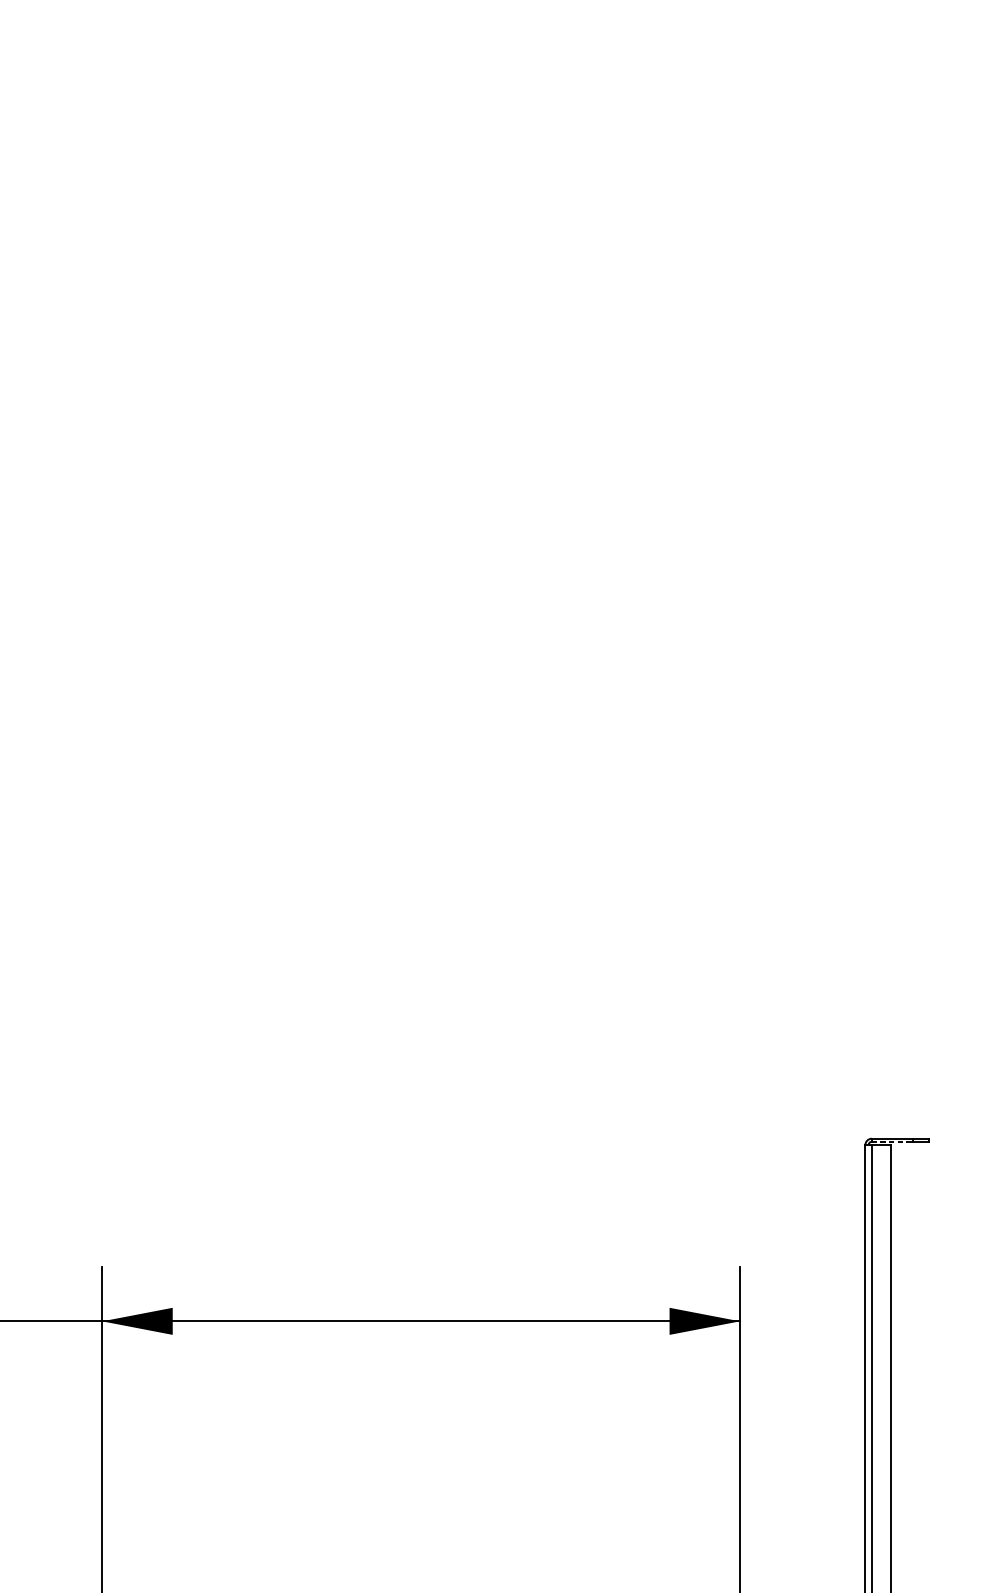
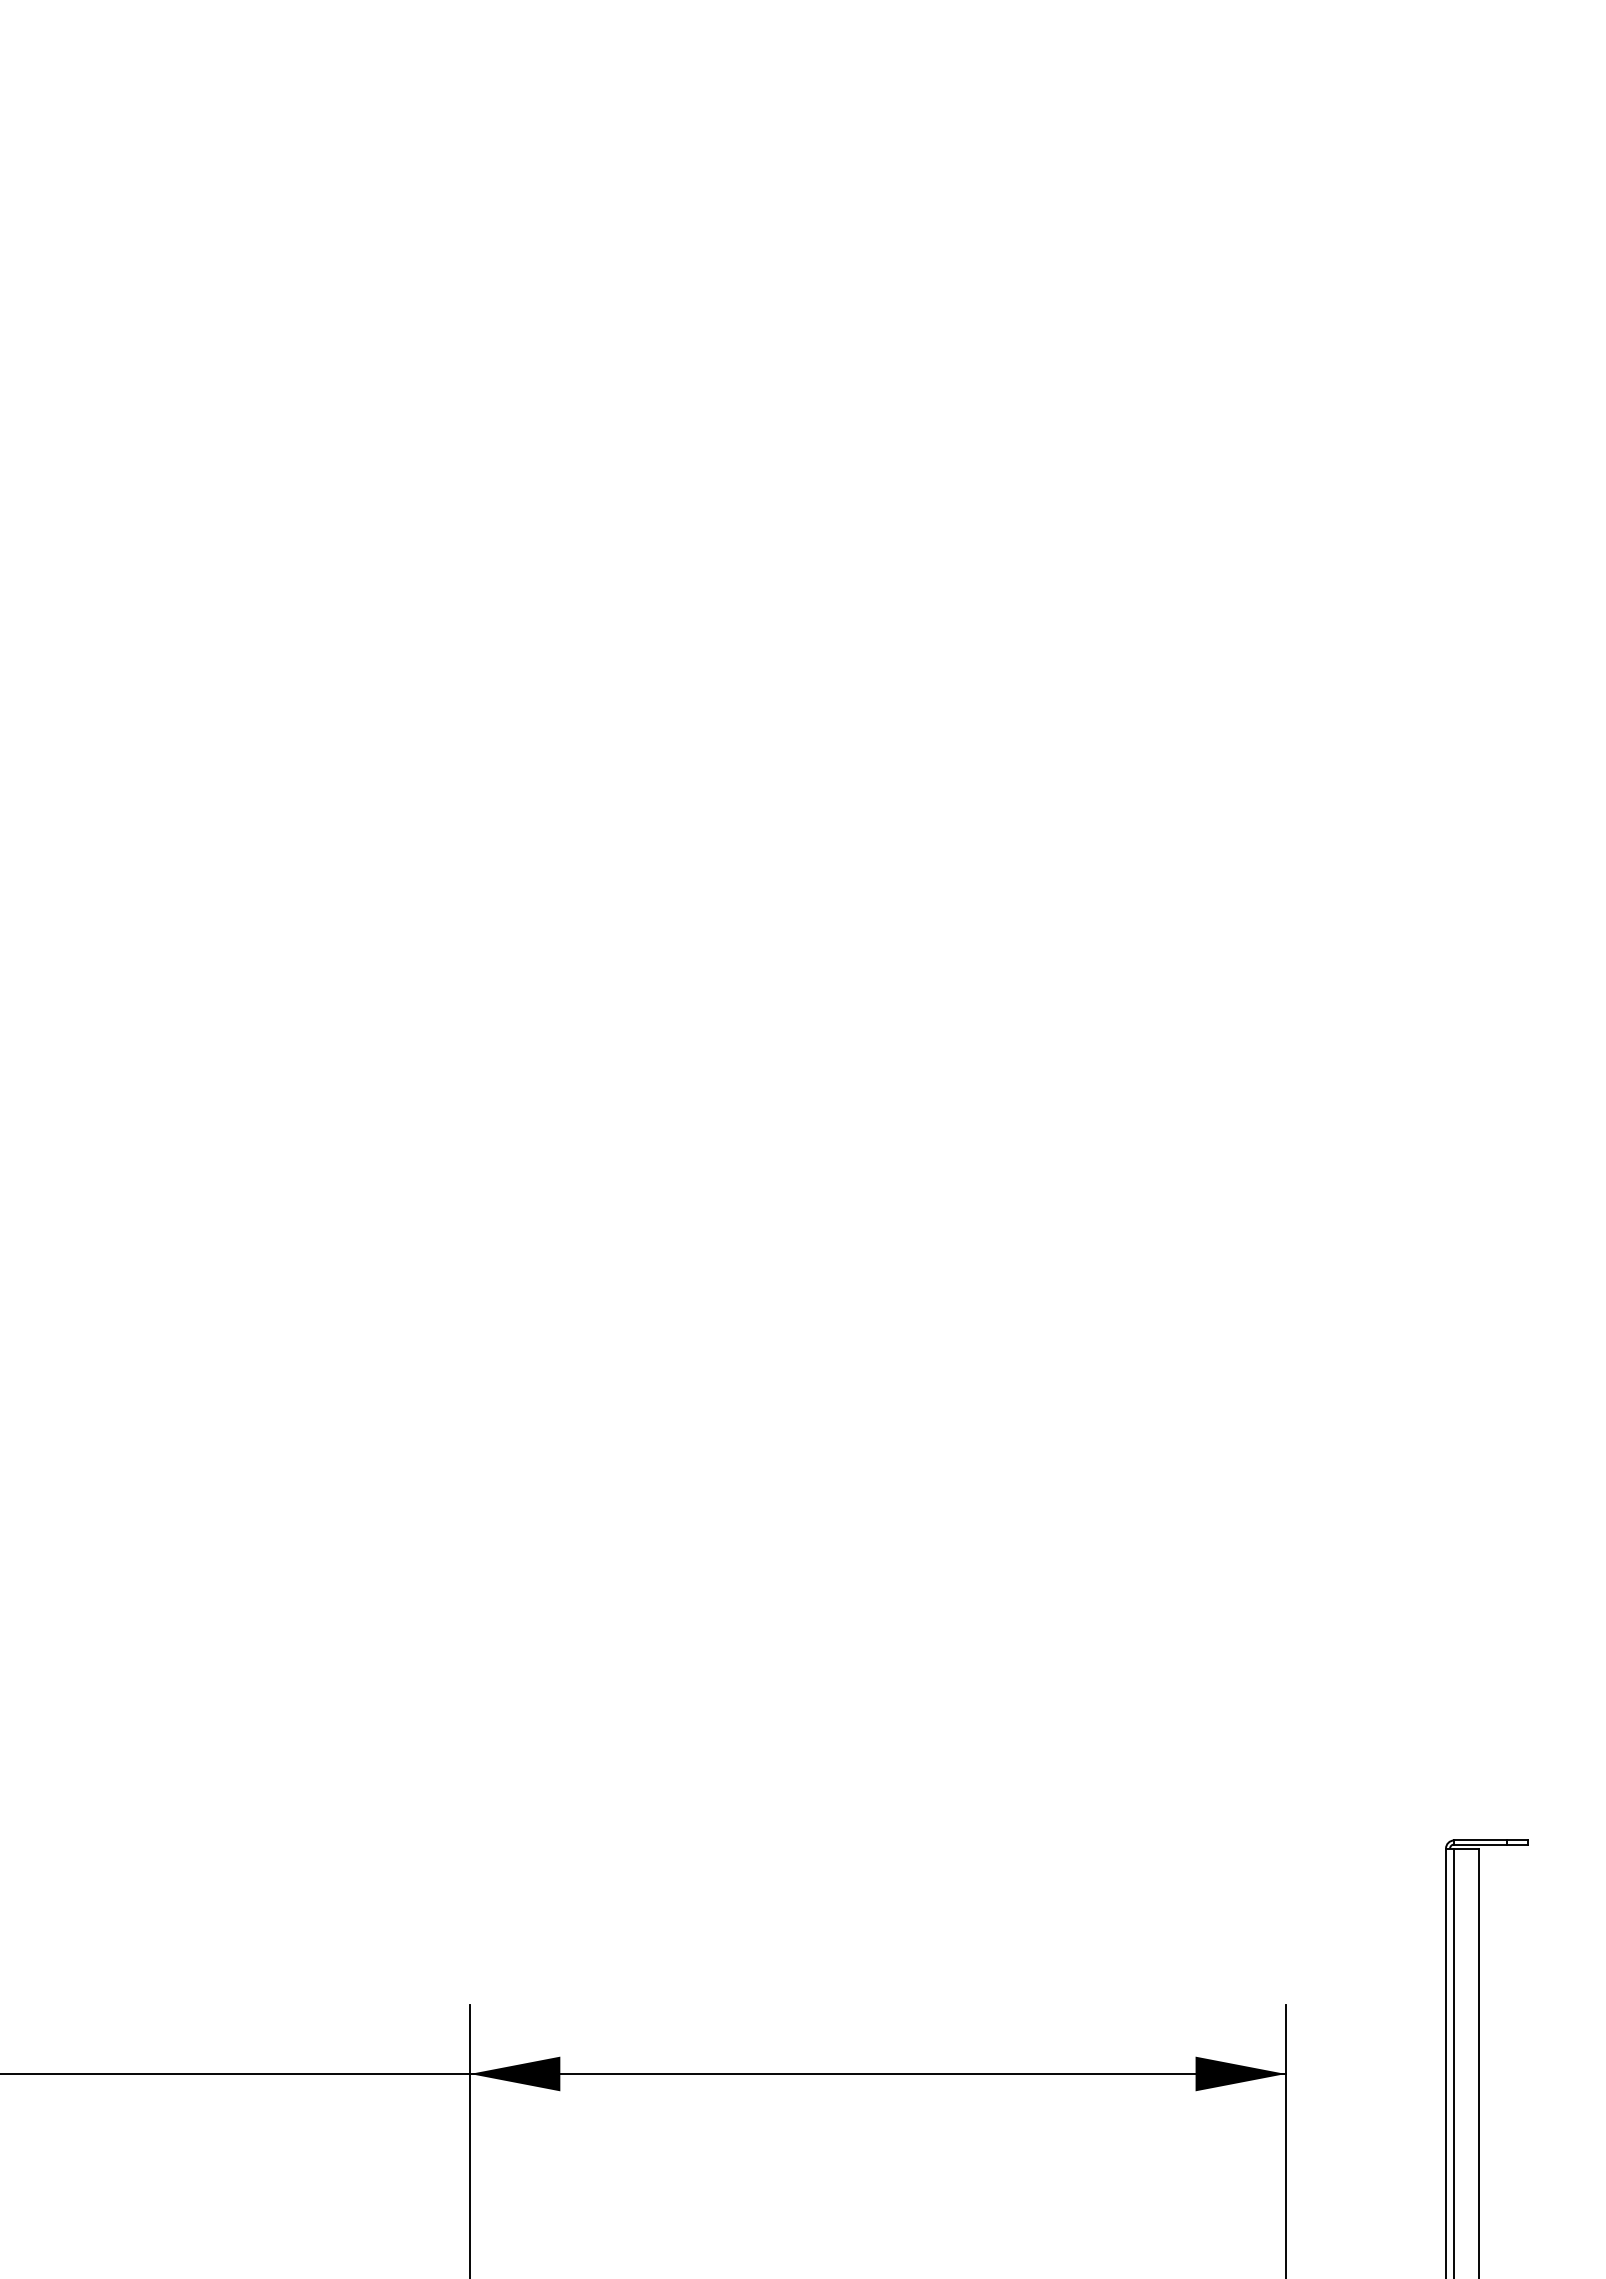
line: (892, 1141) -> (1480, 1844), dashed -> solid

